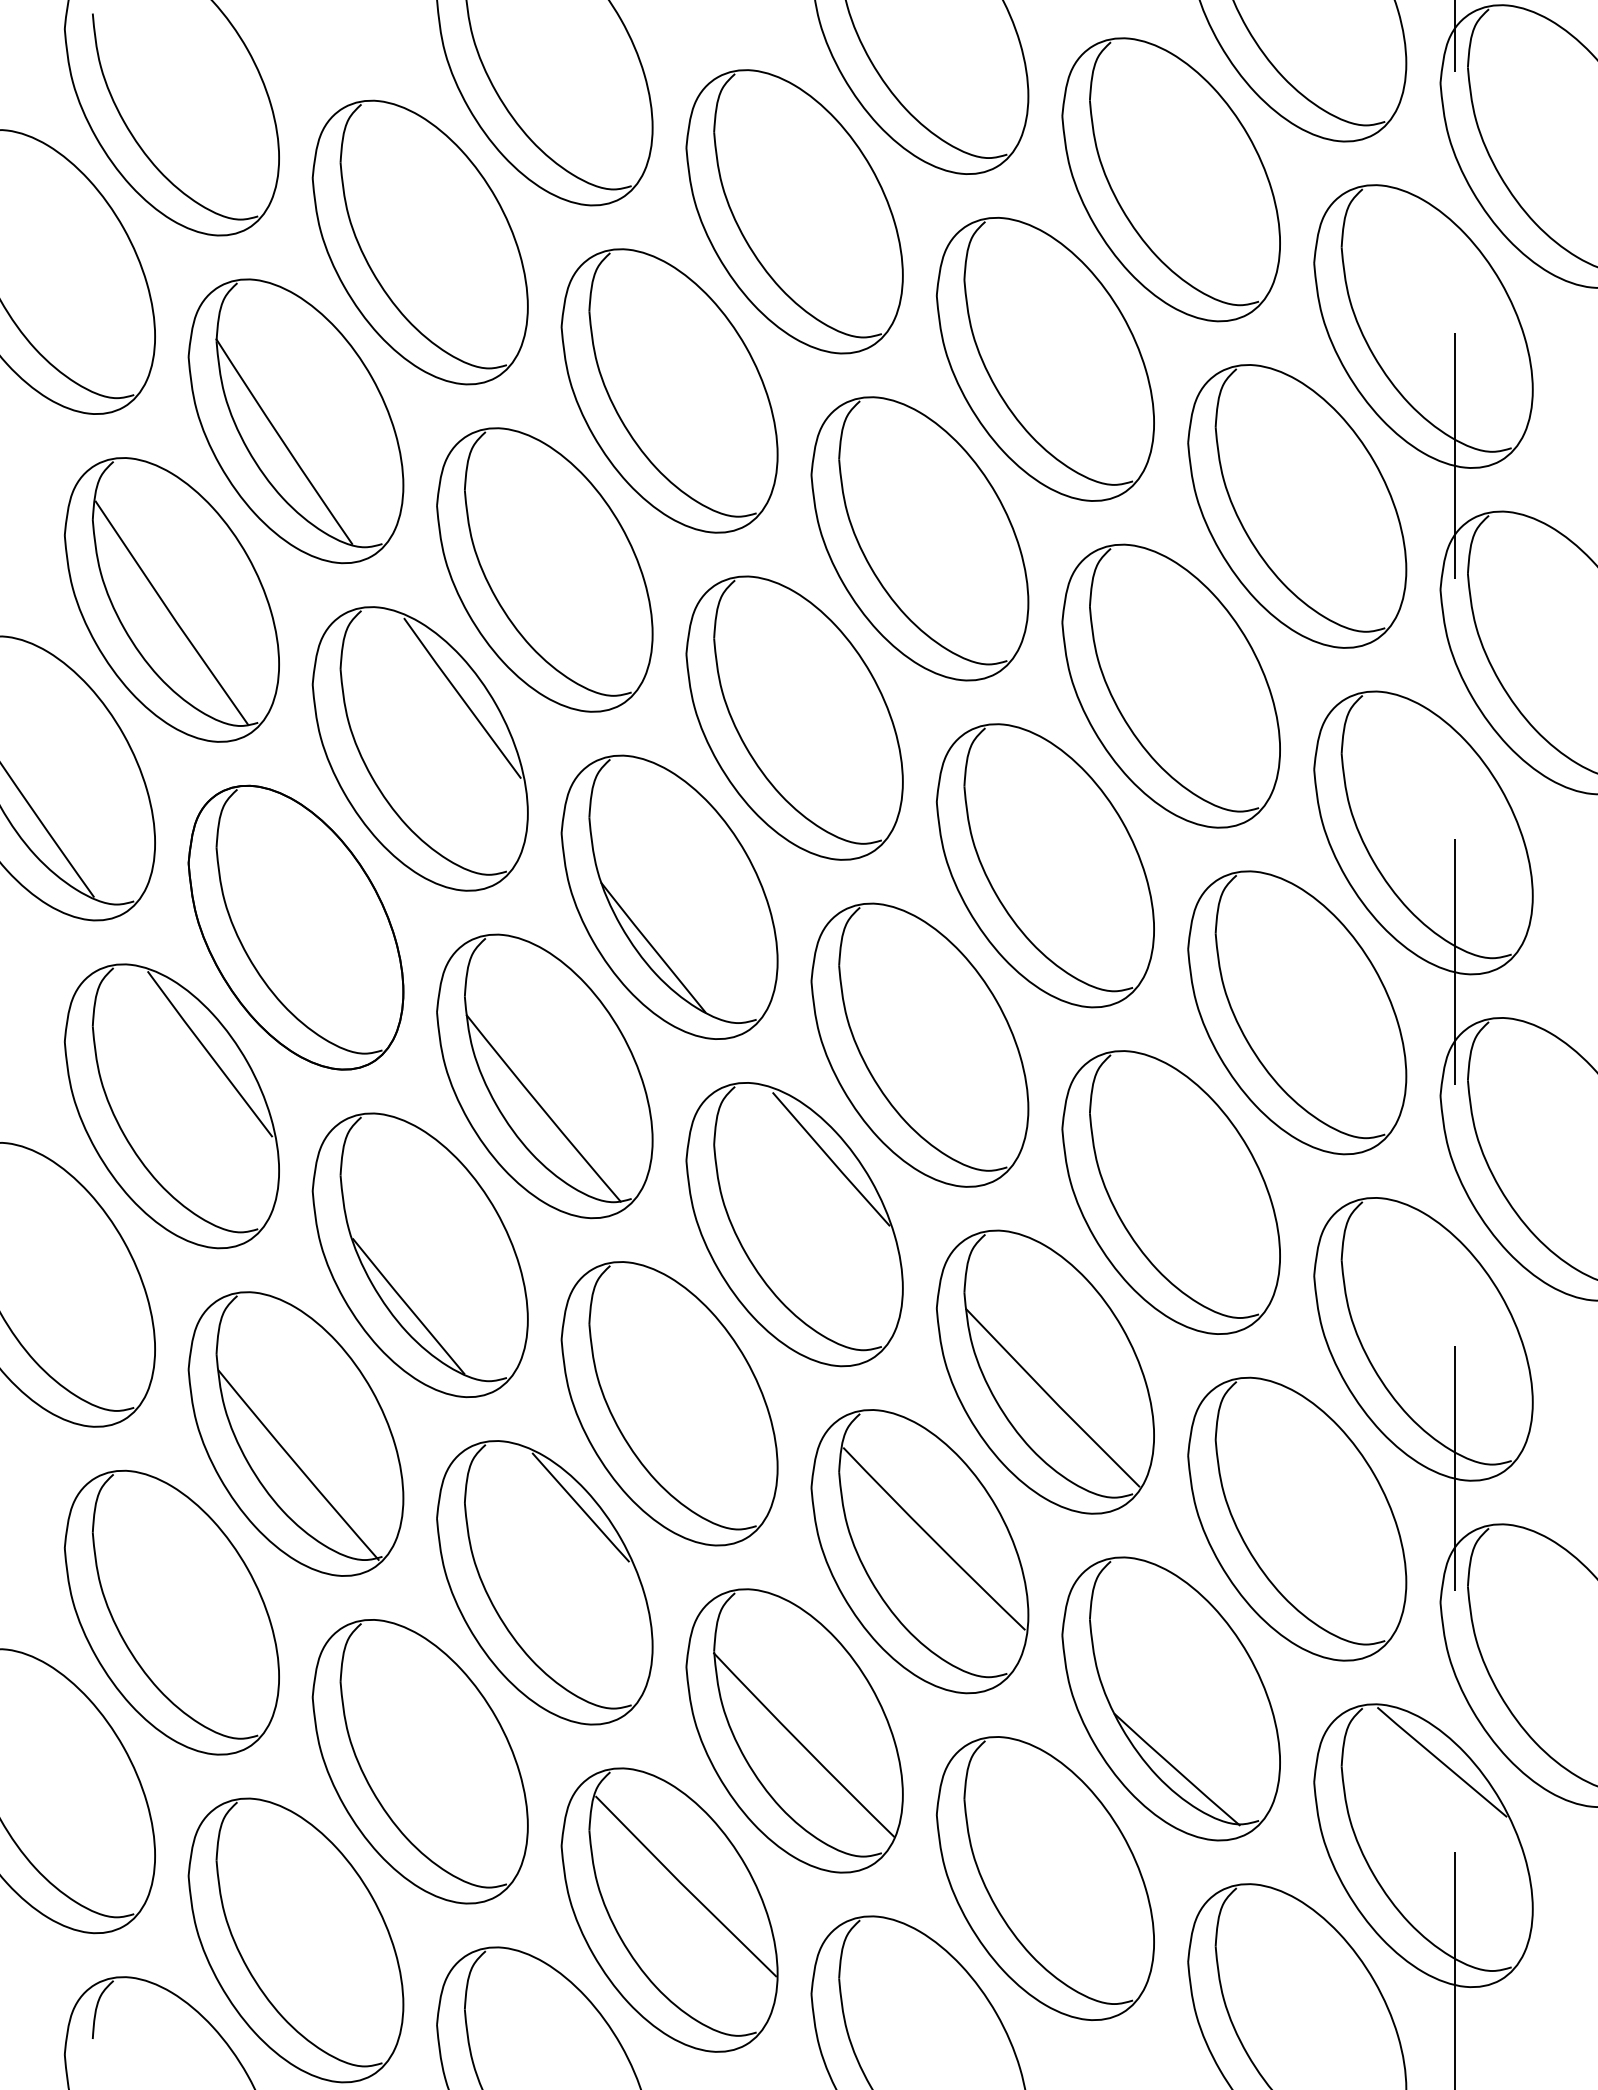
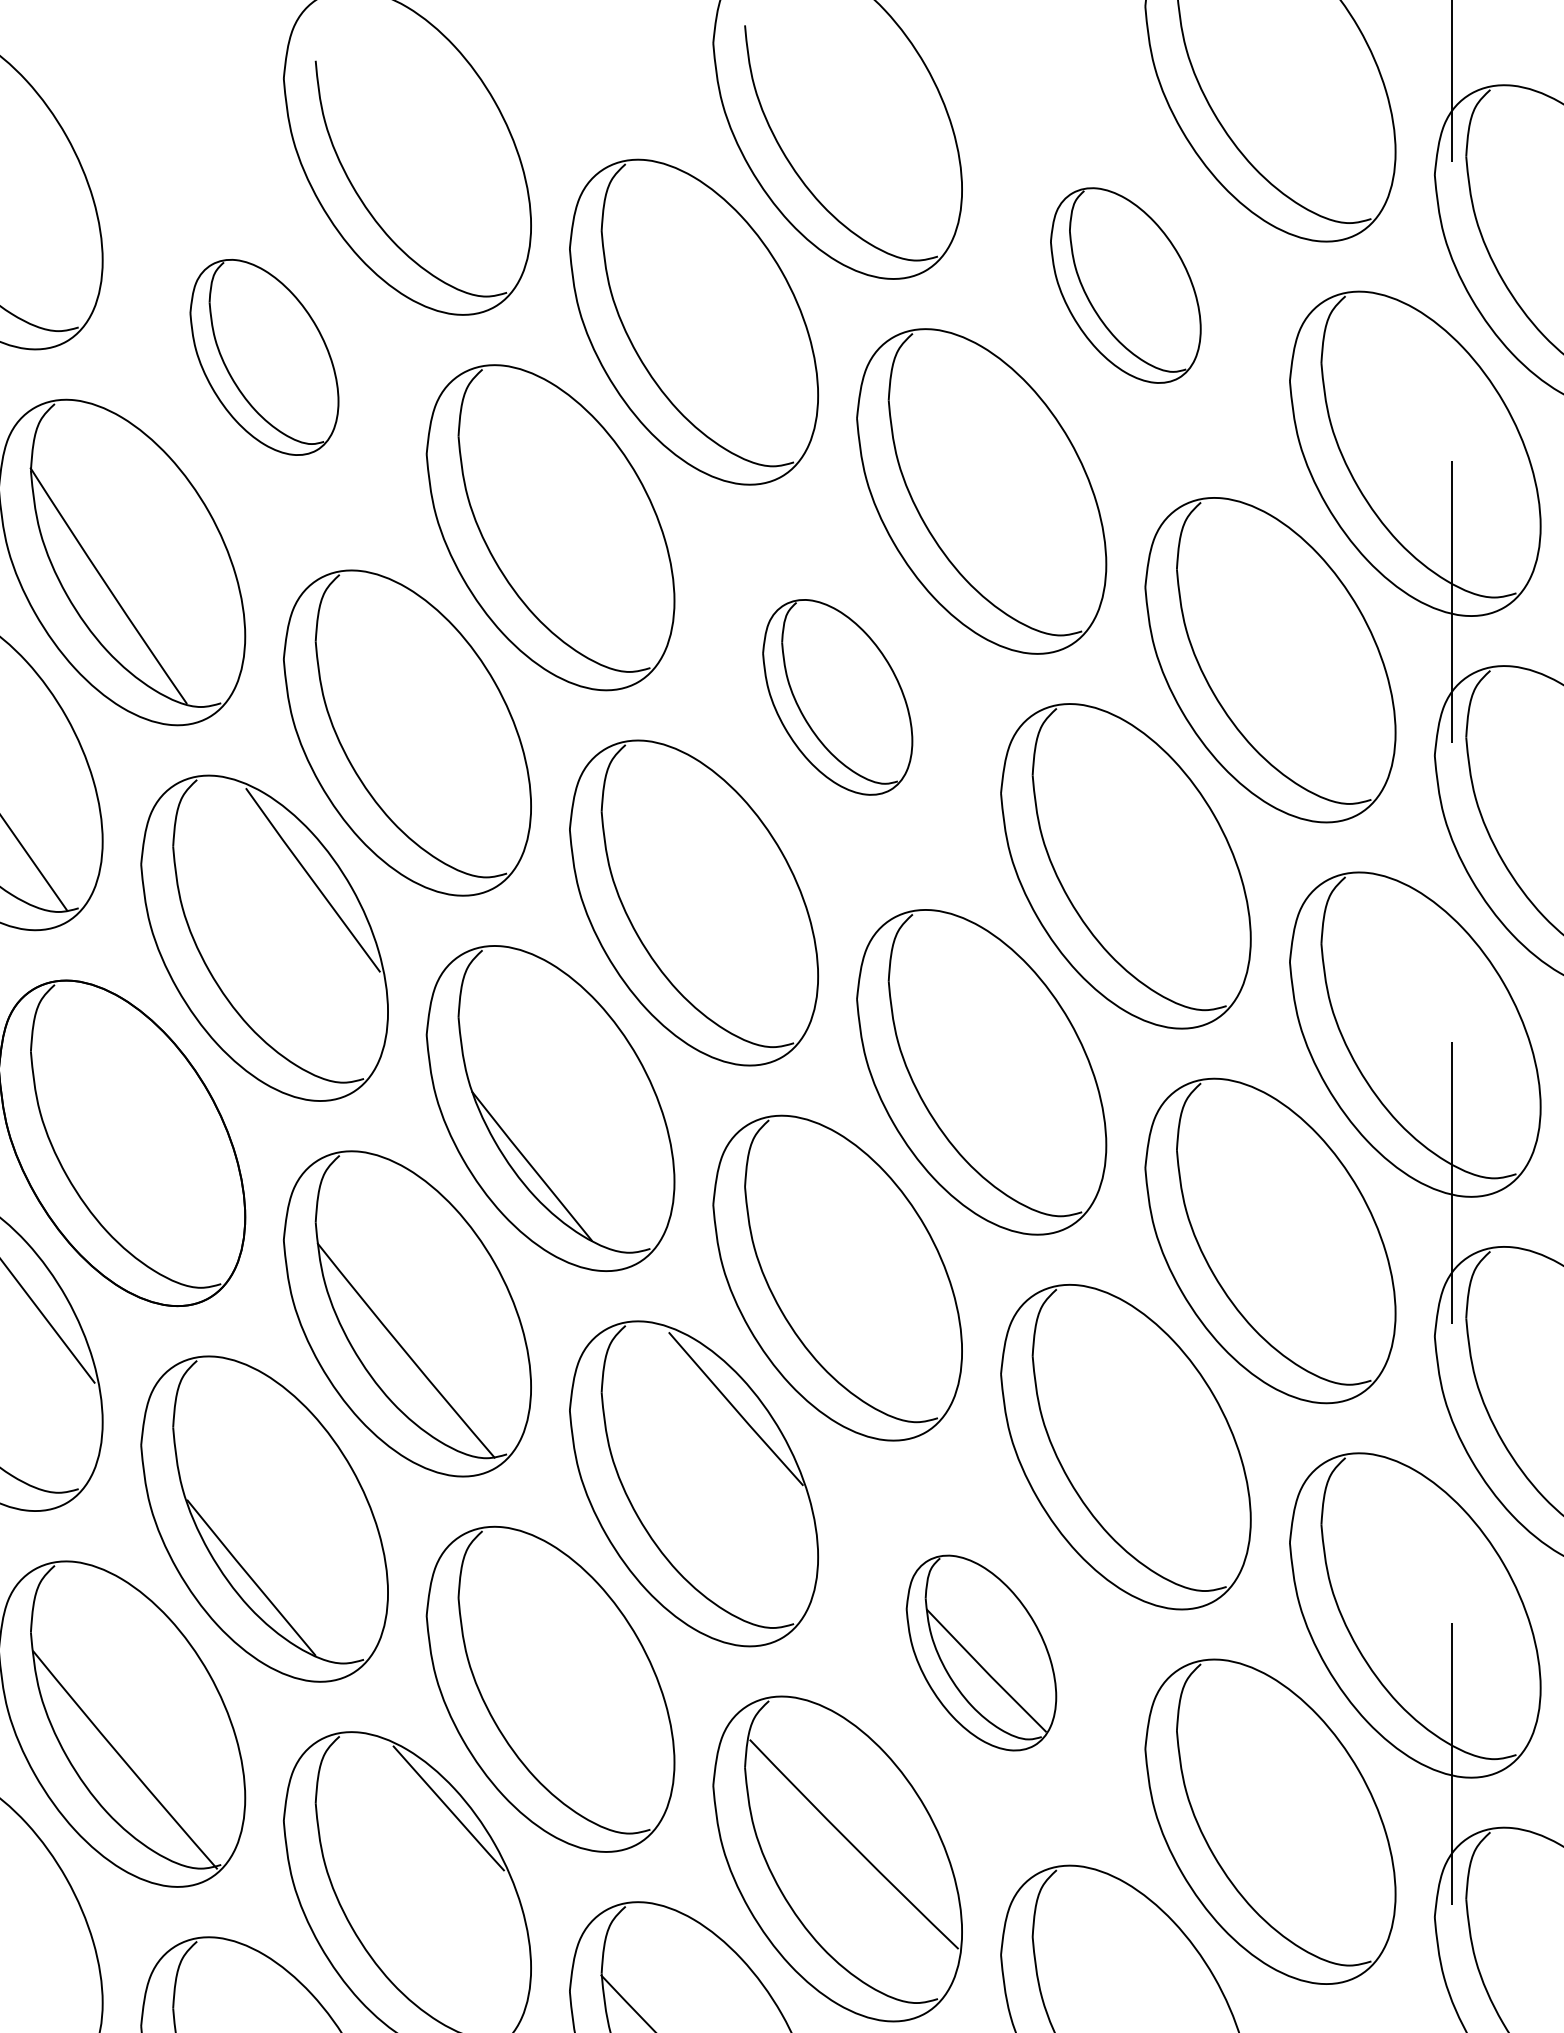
part: (1170, 179) -> (1125, 285), size x0.6
part: (419, 242) -> (263, 357), size x0.6
part: (919, 538) -> (837, 696), size x0.6
part: (1044, 1371) -> (980, 1652), size x0.6

